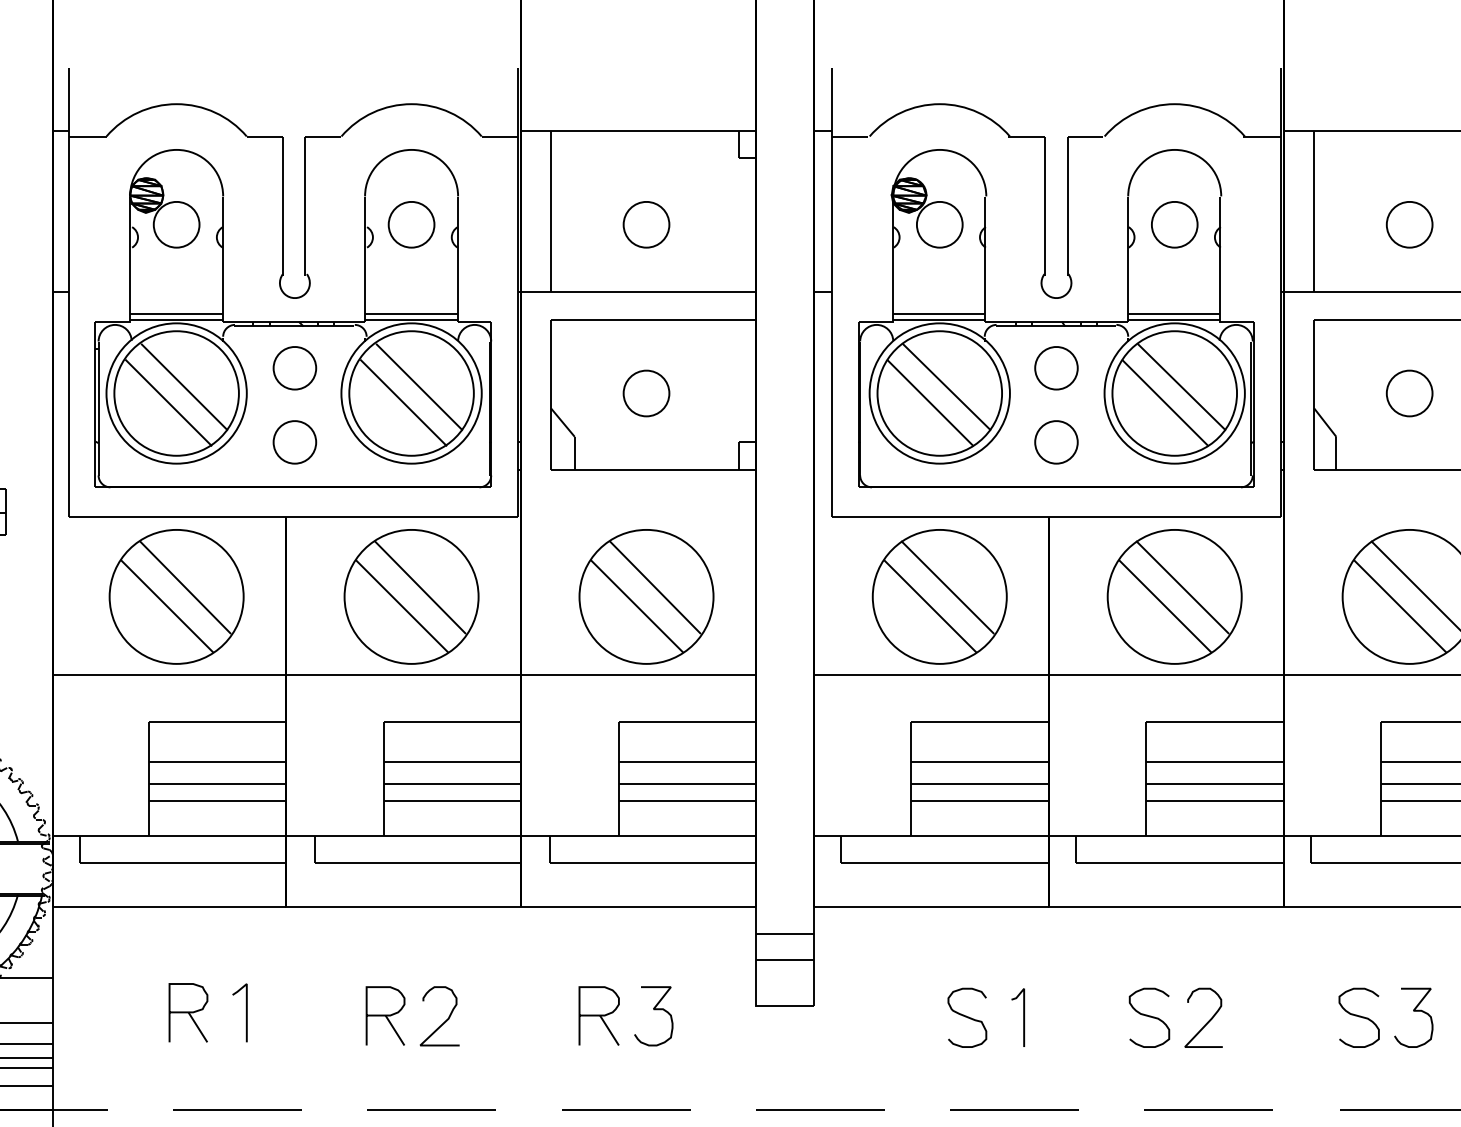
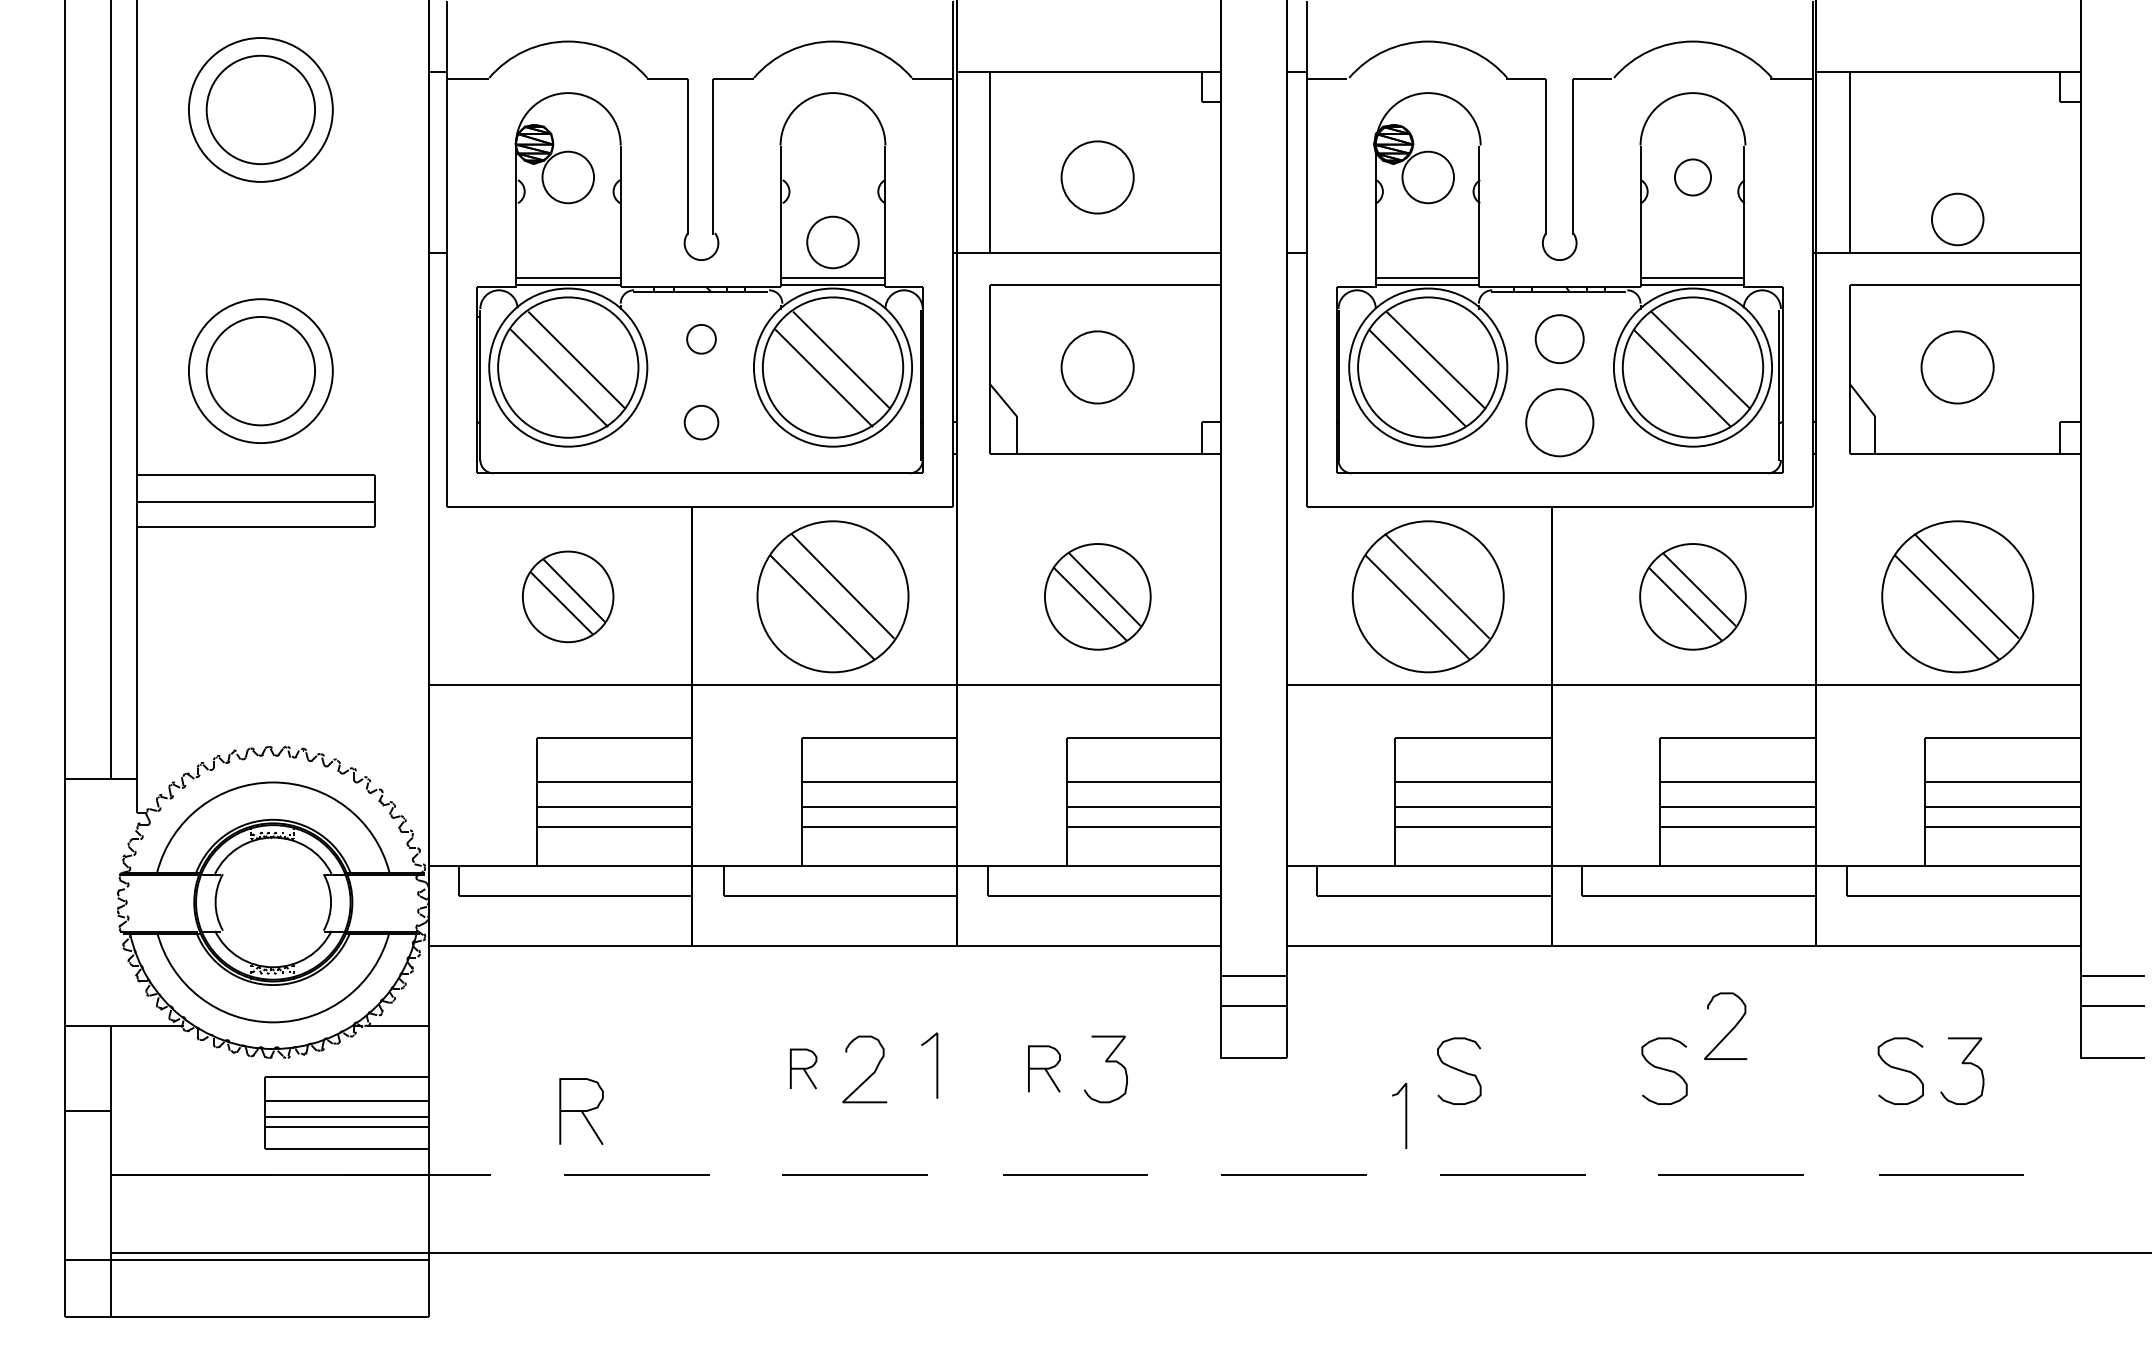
part: (411, 224) -> (832, 242), moved
part: (646, 224) -> (1097, 177), size x1.4
part: (1174, 224) -> (1692, 177), size x0.7
part: (1409, 224) -> (1957, 219), moved
part: (294, 368) -> (701, 339), size x0.6
part: (646, 393) -> (1097, 367), size x1.4
part: (1409, 393) -> (1957, 367), size x1.4
part: (294, 442) -> (701, 422), size x0.7
part: (1056, 442) -> (1559, 422), size x1.4
part: (175, 596) -> (567, 596), size x0.6
part: (646, 596) -> (1097, 596), size x0.7
part: (1174, 596) -> (1692, 596), size x0.7
part: (188, 1012) -> (581, 1111), moved
curve: (246, 1012) -> (936, 1065), moved
part: (385, 1015) -> (803, 1068), size x0.6
part: (599, 1015) -> (1044, 1068), size x0.7
curve: (1023, 1017) -> (1405, 1115), moved
curve: (1208, 1021) -> (1730, 1030), moved

